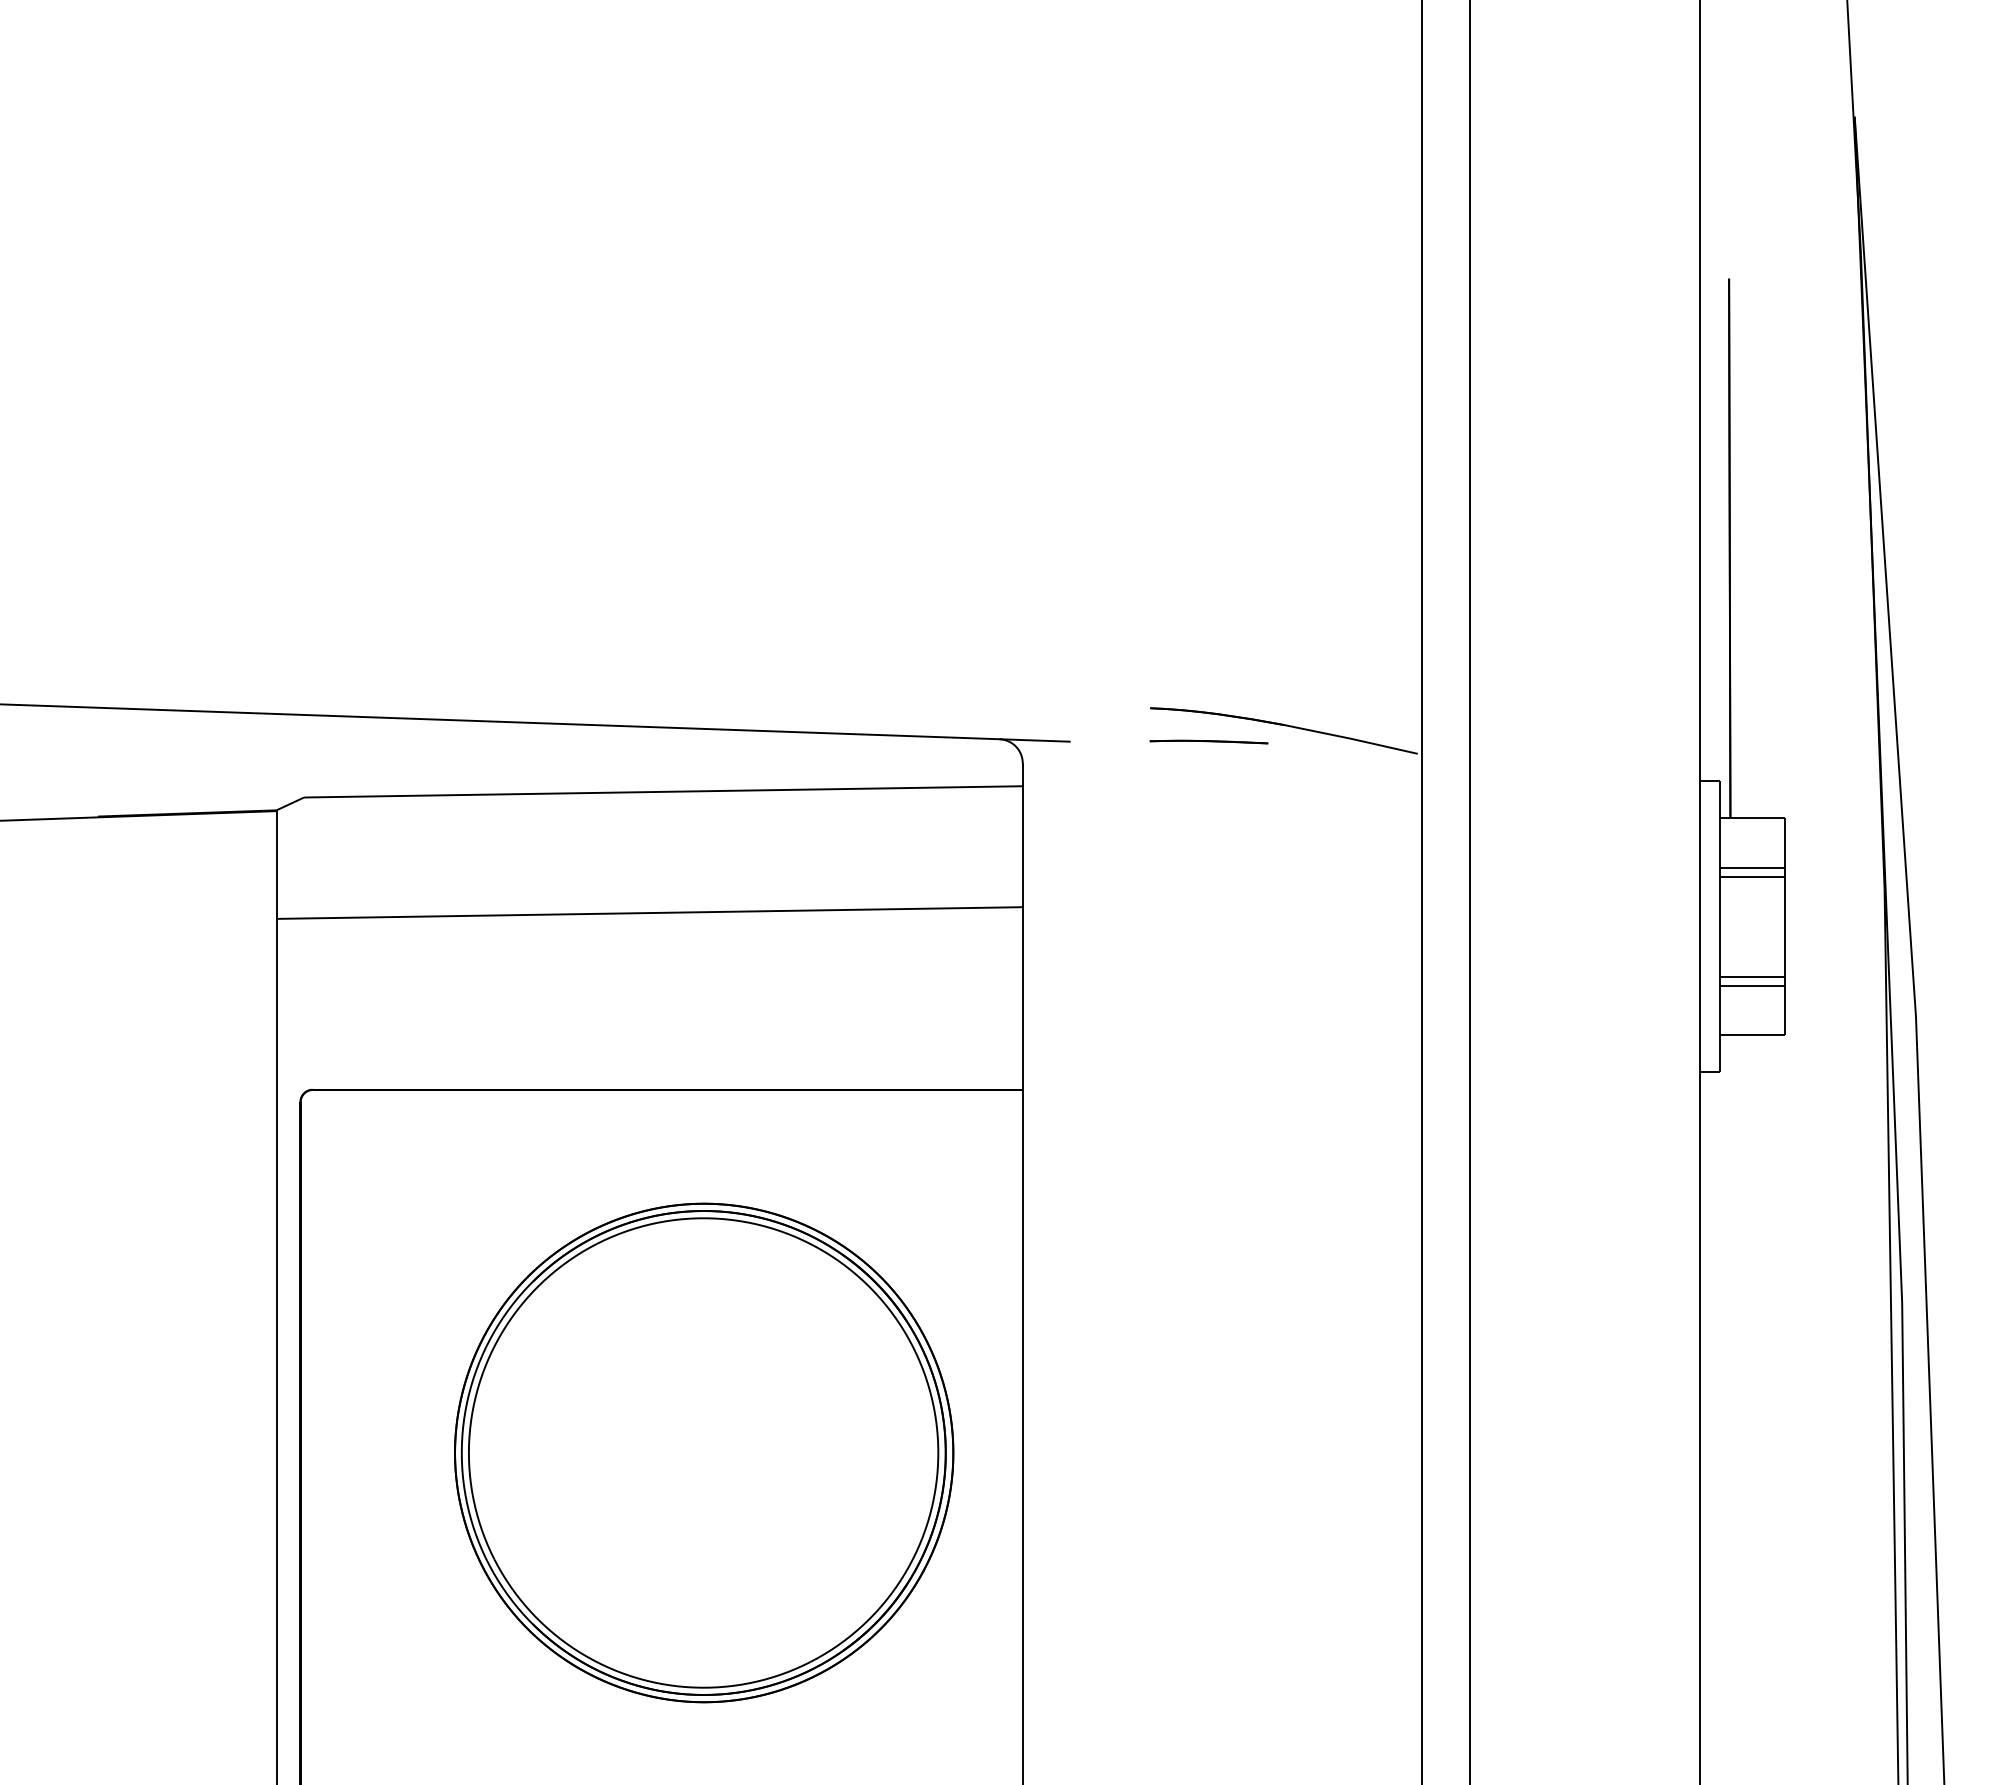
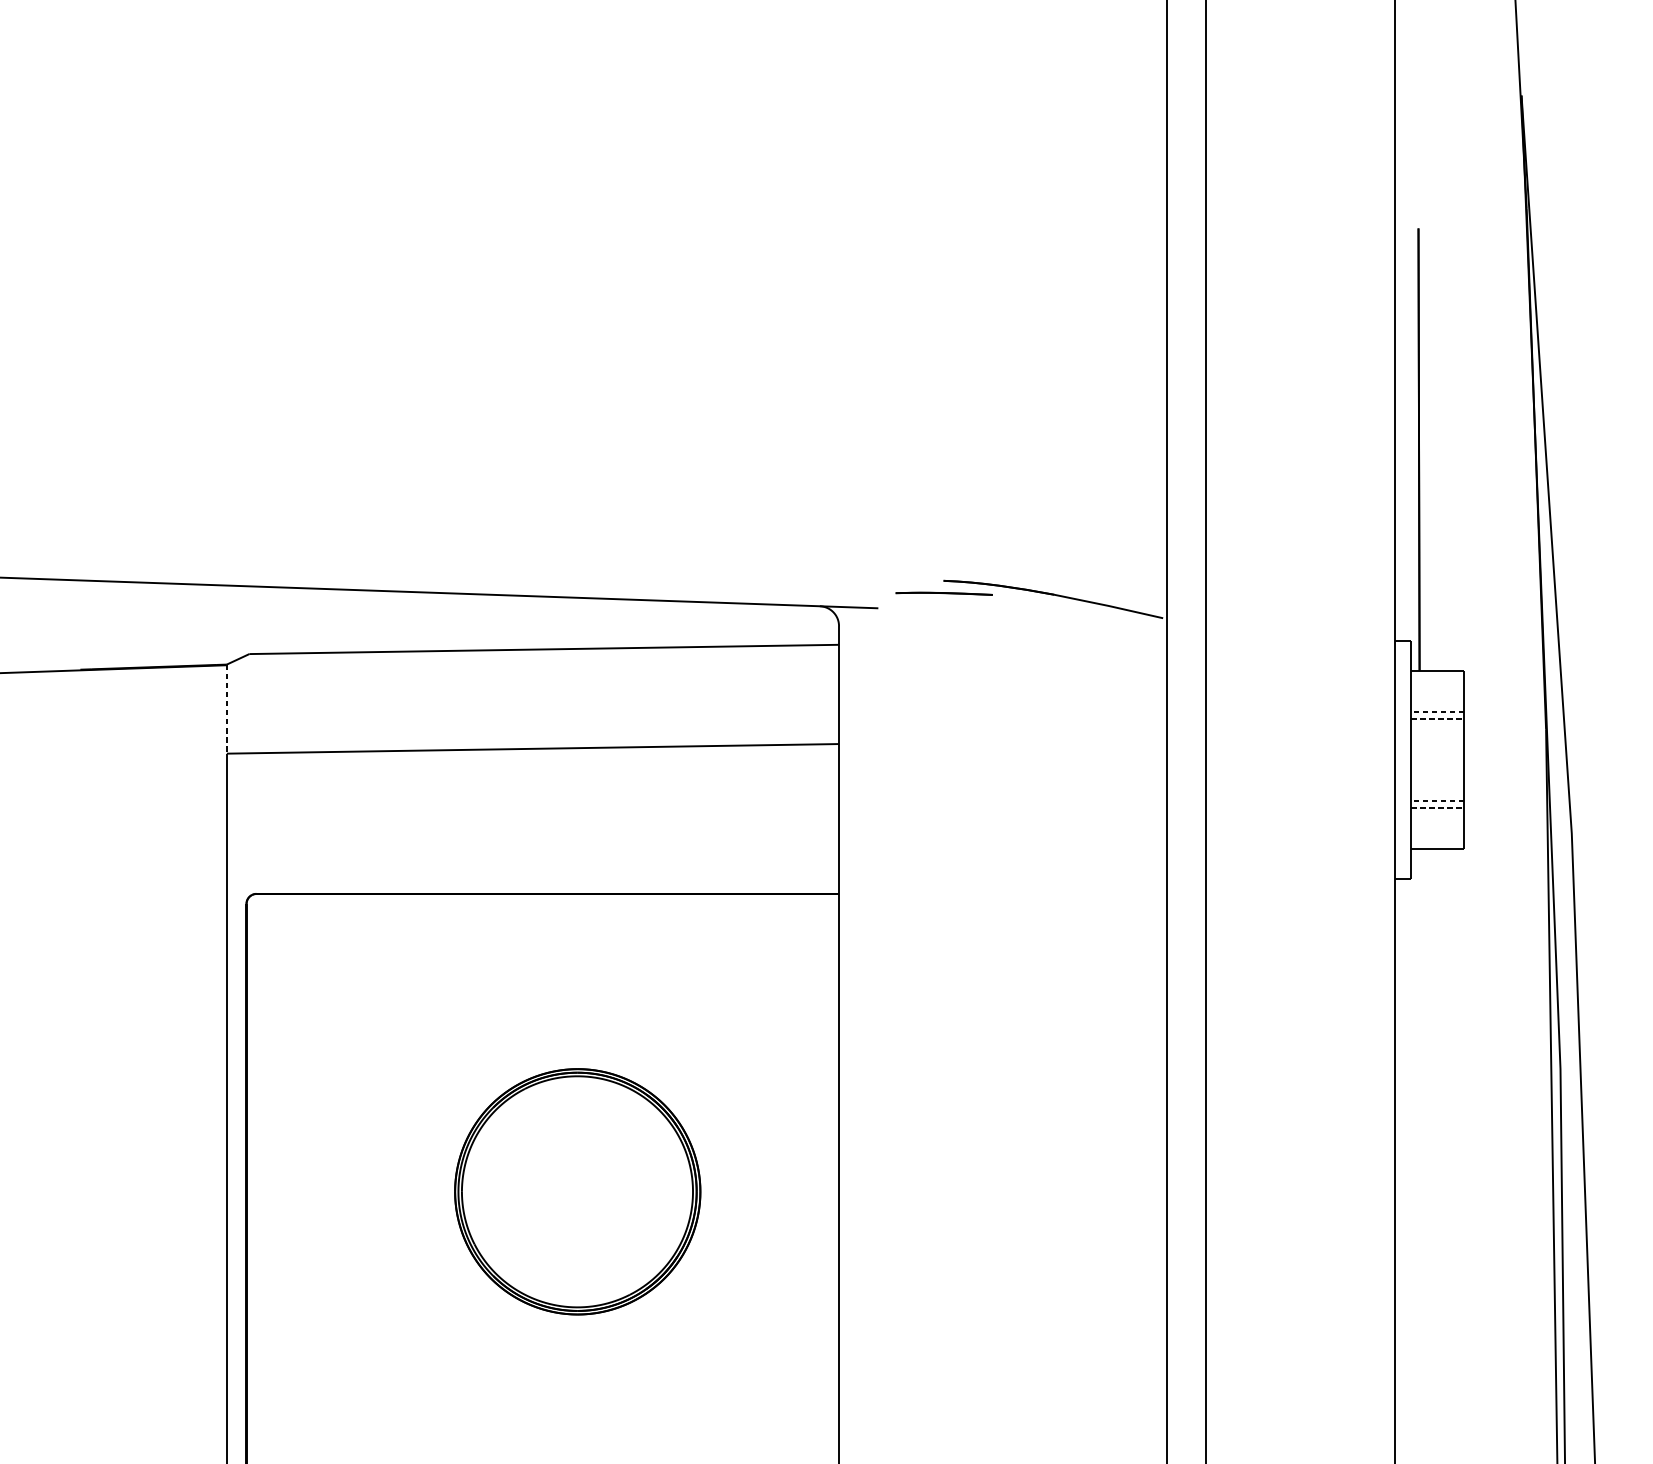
part: (1208, 741) -> (943, 593), moved
line: (276, 865) -> (226, 709), solid -> dashed
line: (1752, 867) -> (1437, 711), solid -> dashed
line: (1752, 876) -> (1437, 718), solid -> dashed
line: (1752, 976) -> (1437, 800), solid -> dashed
line: (1752, 985) -> (1437, 808), solid -> dashed
part: (704, 1452) -> (577, 1191), size x0.6

